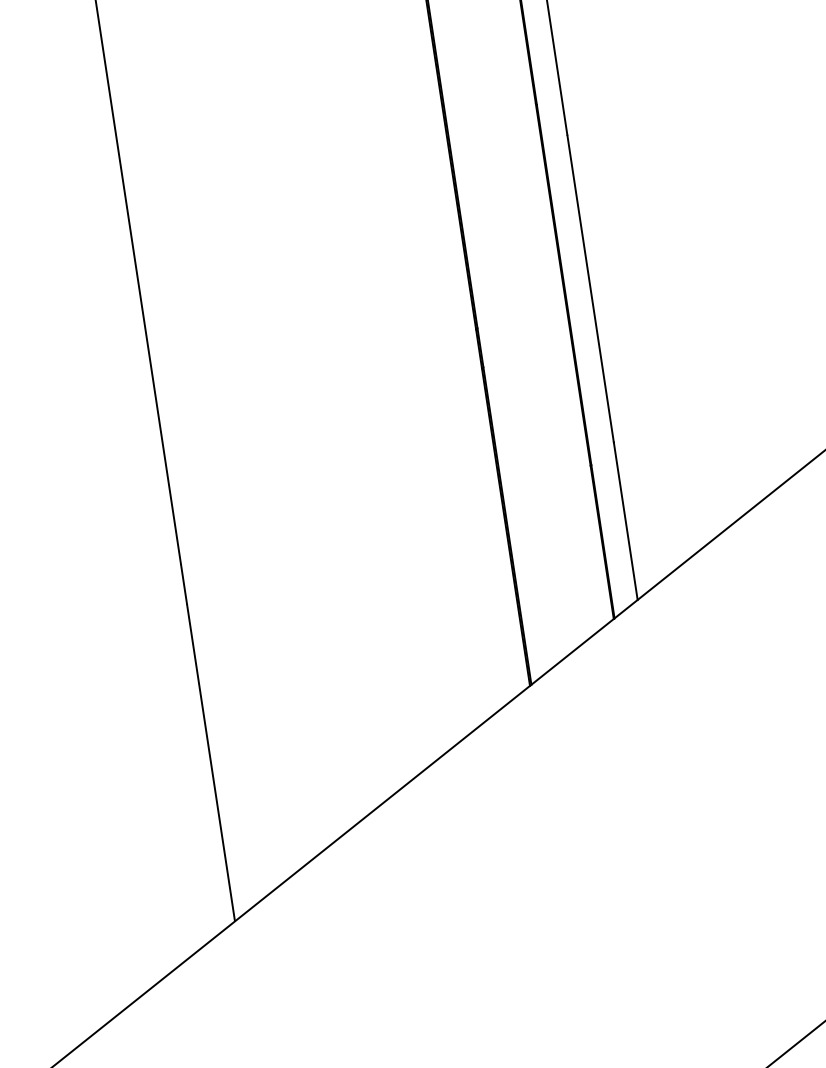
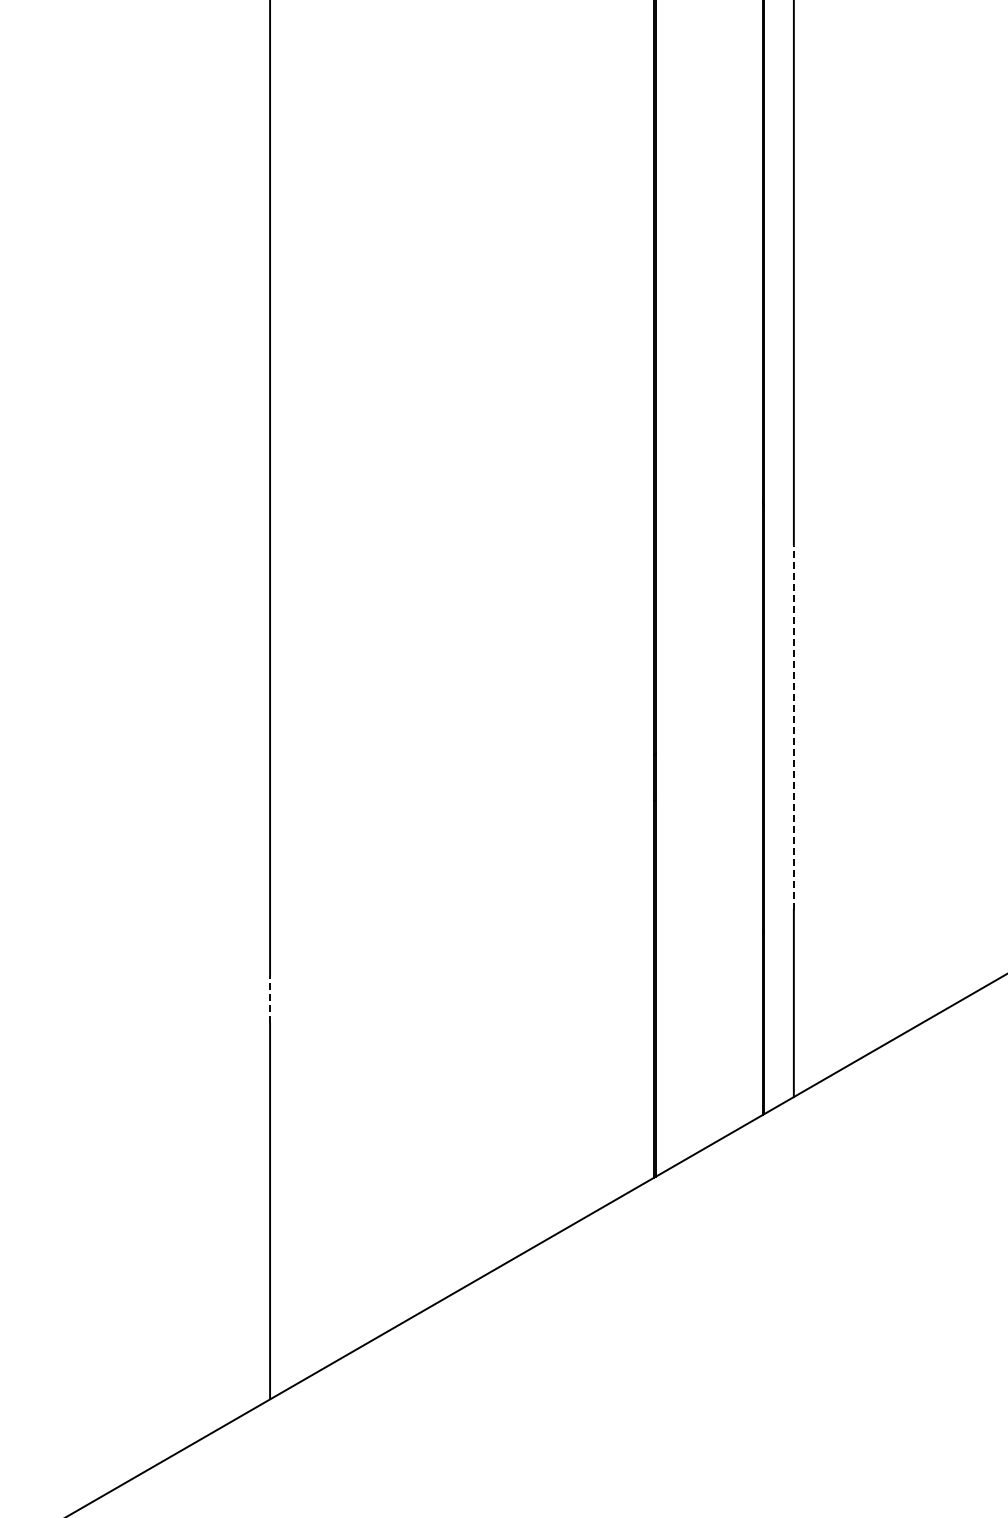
line: (590, 288) -> (793, 727), solid -> dashed
line: (184, 583) -> (270, 998), solid -> dashed

